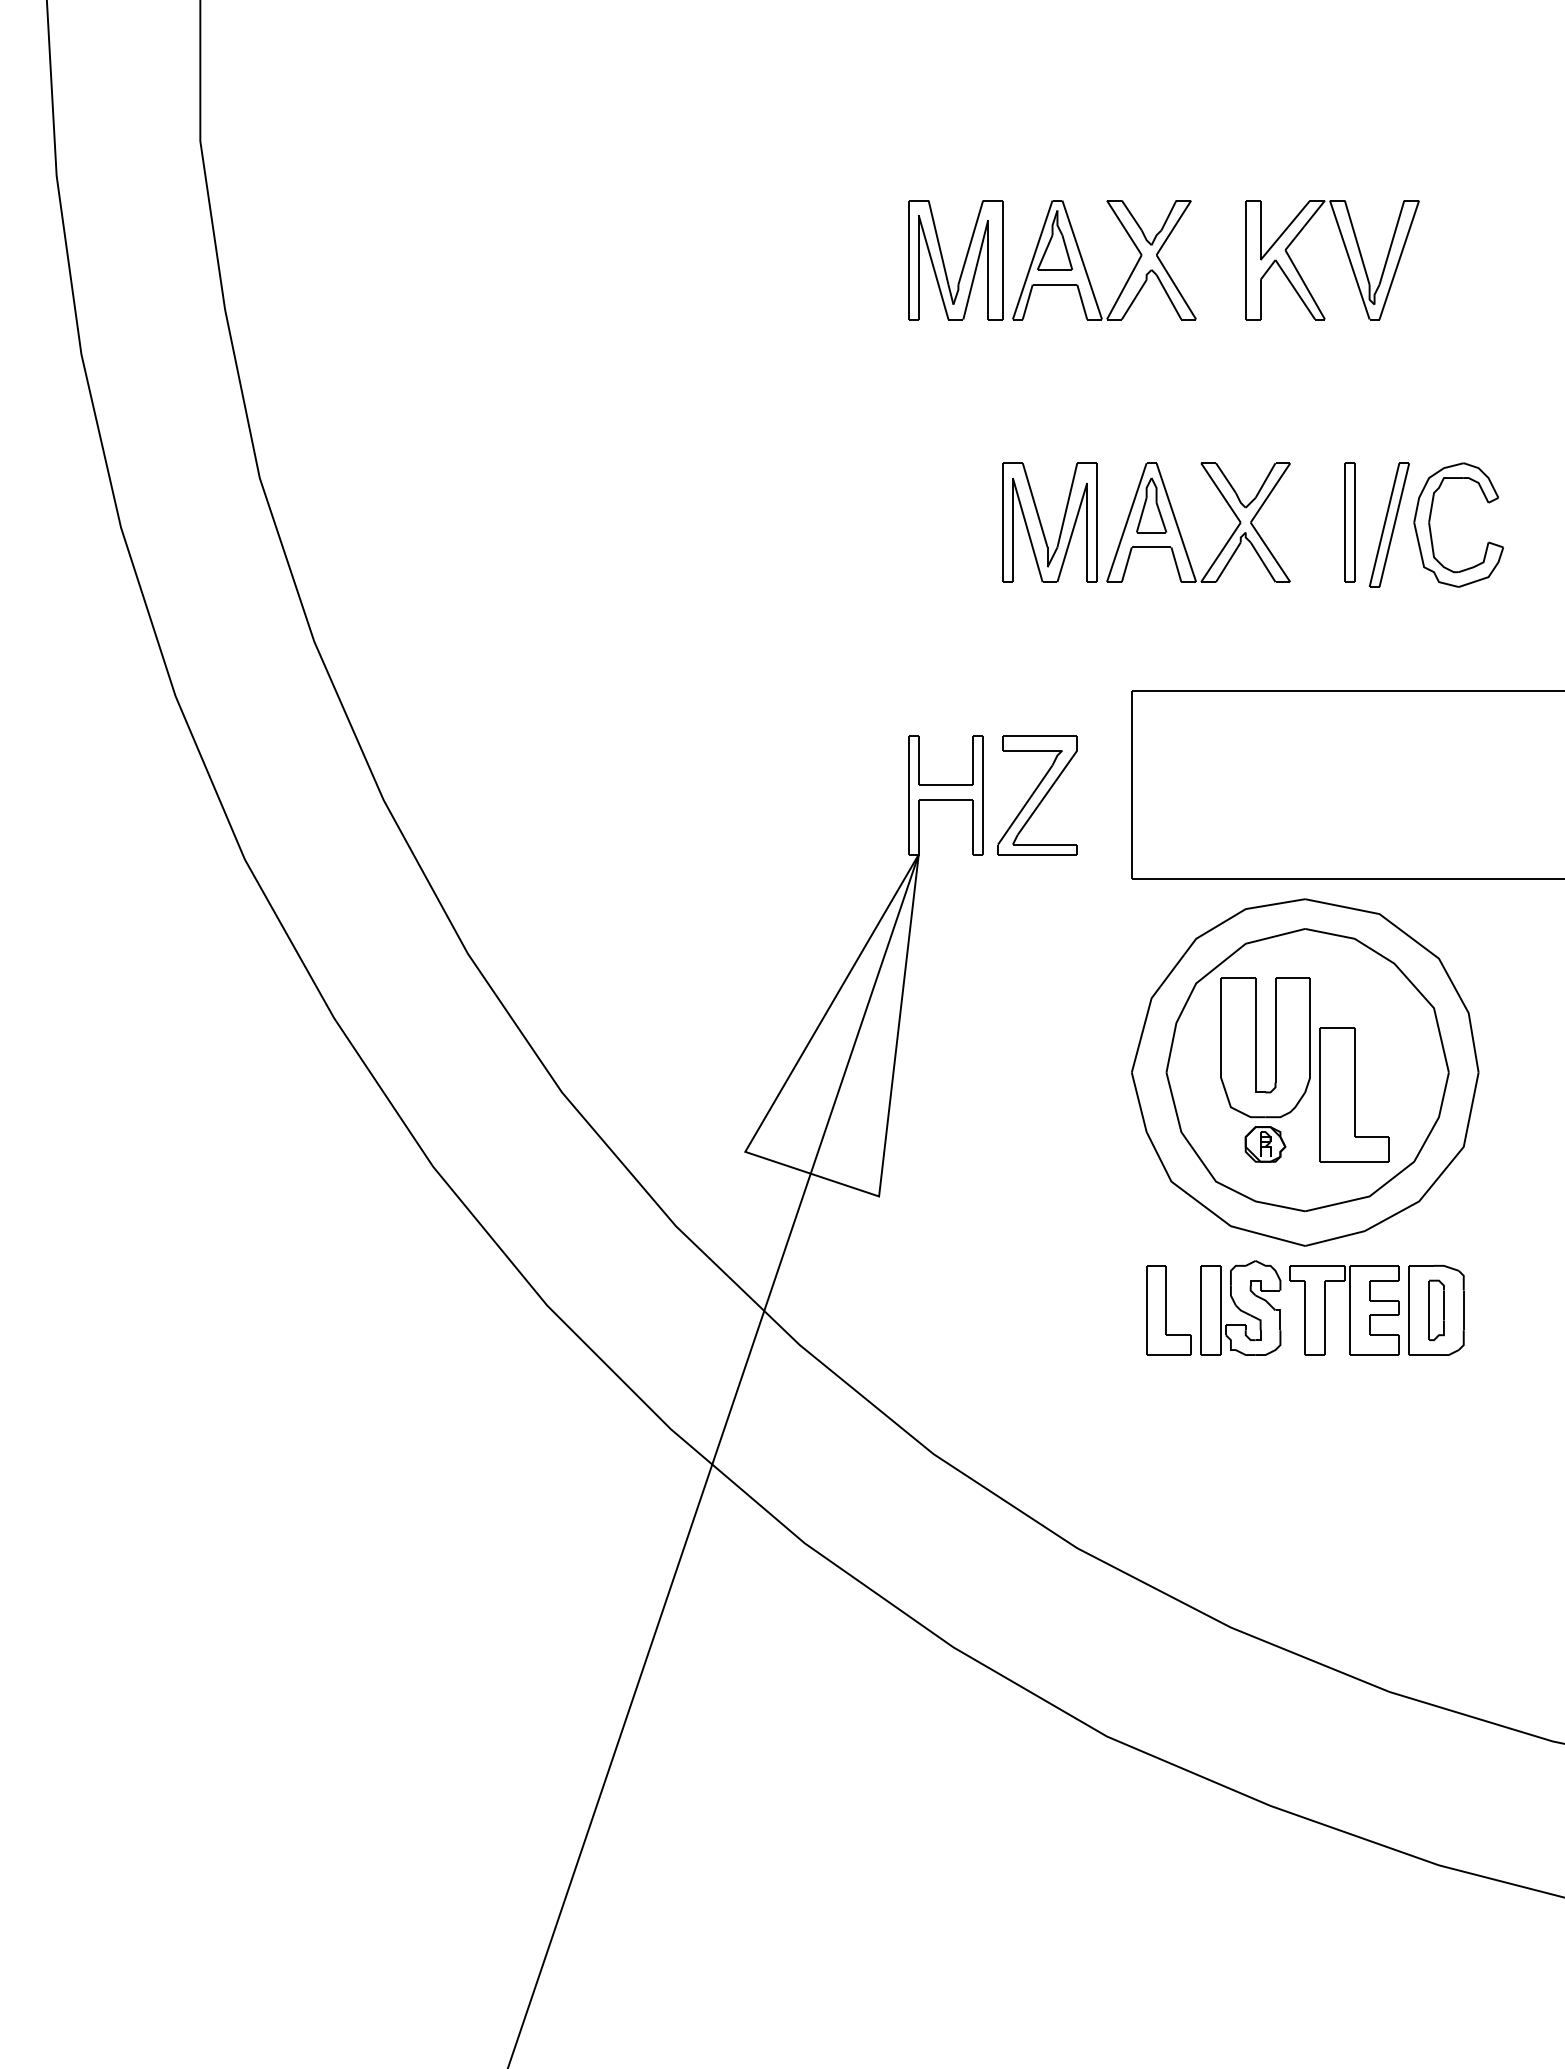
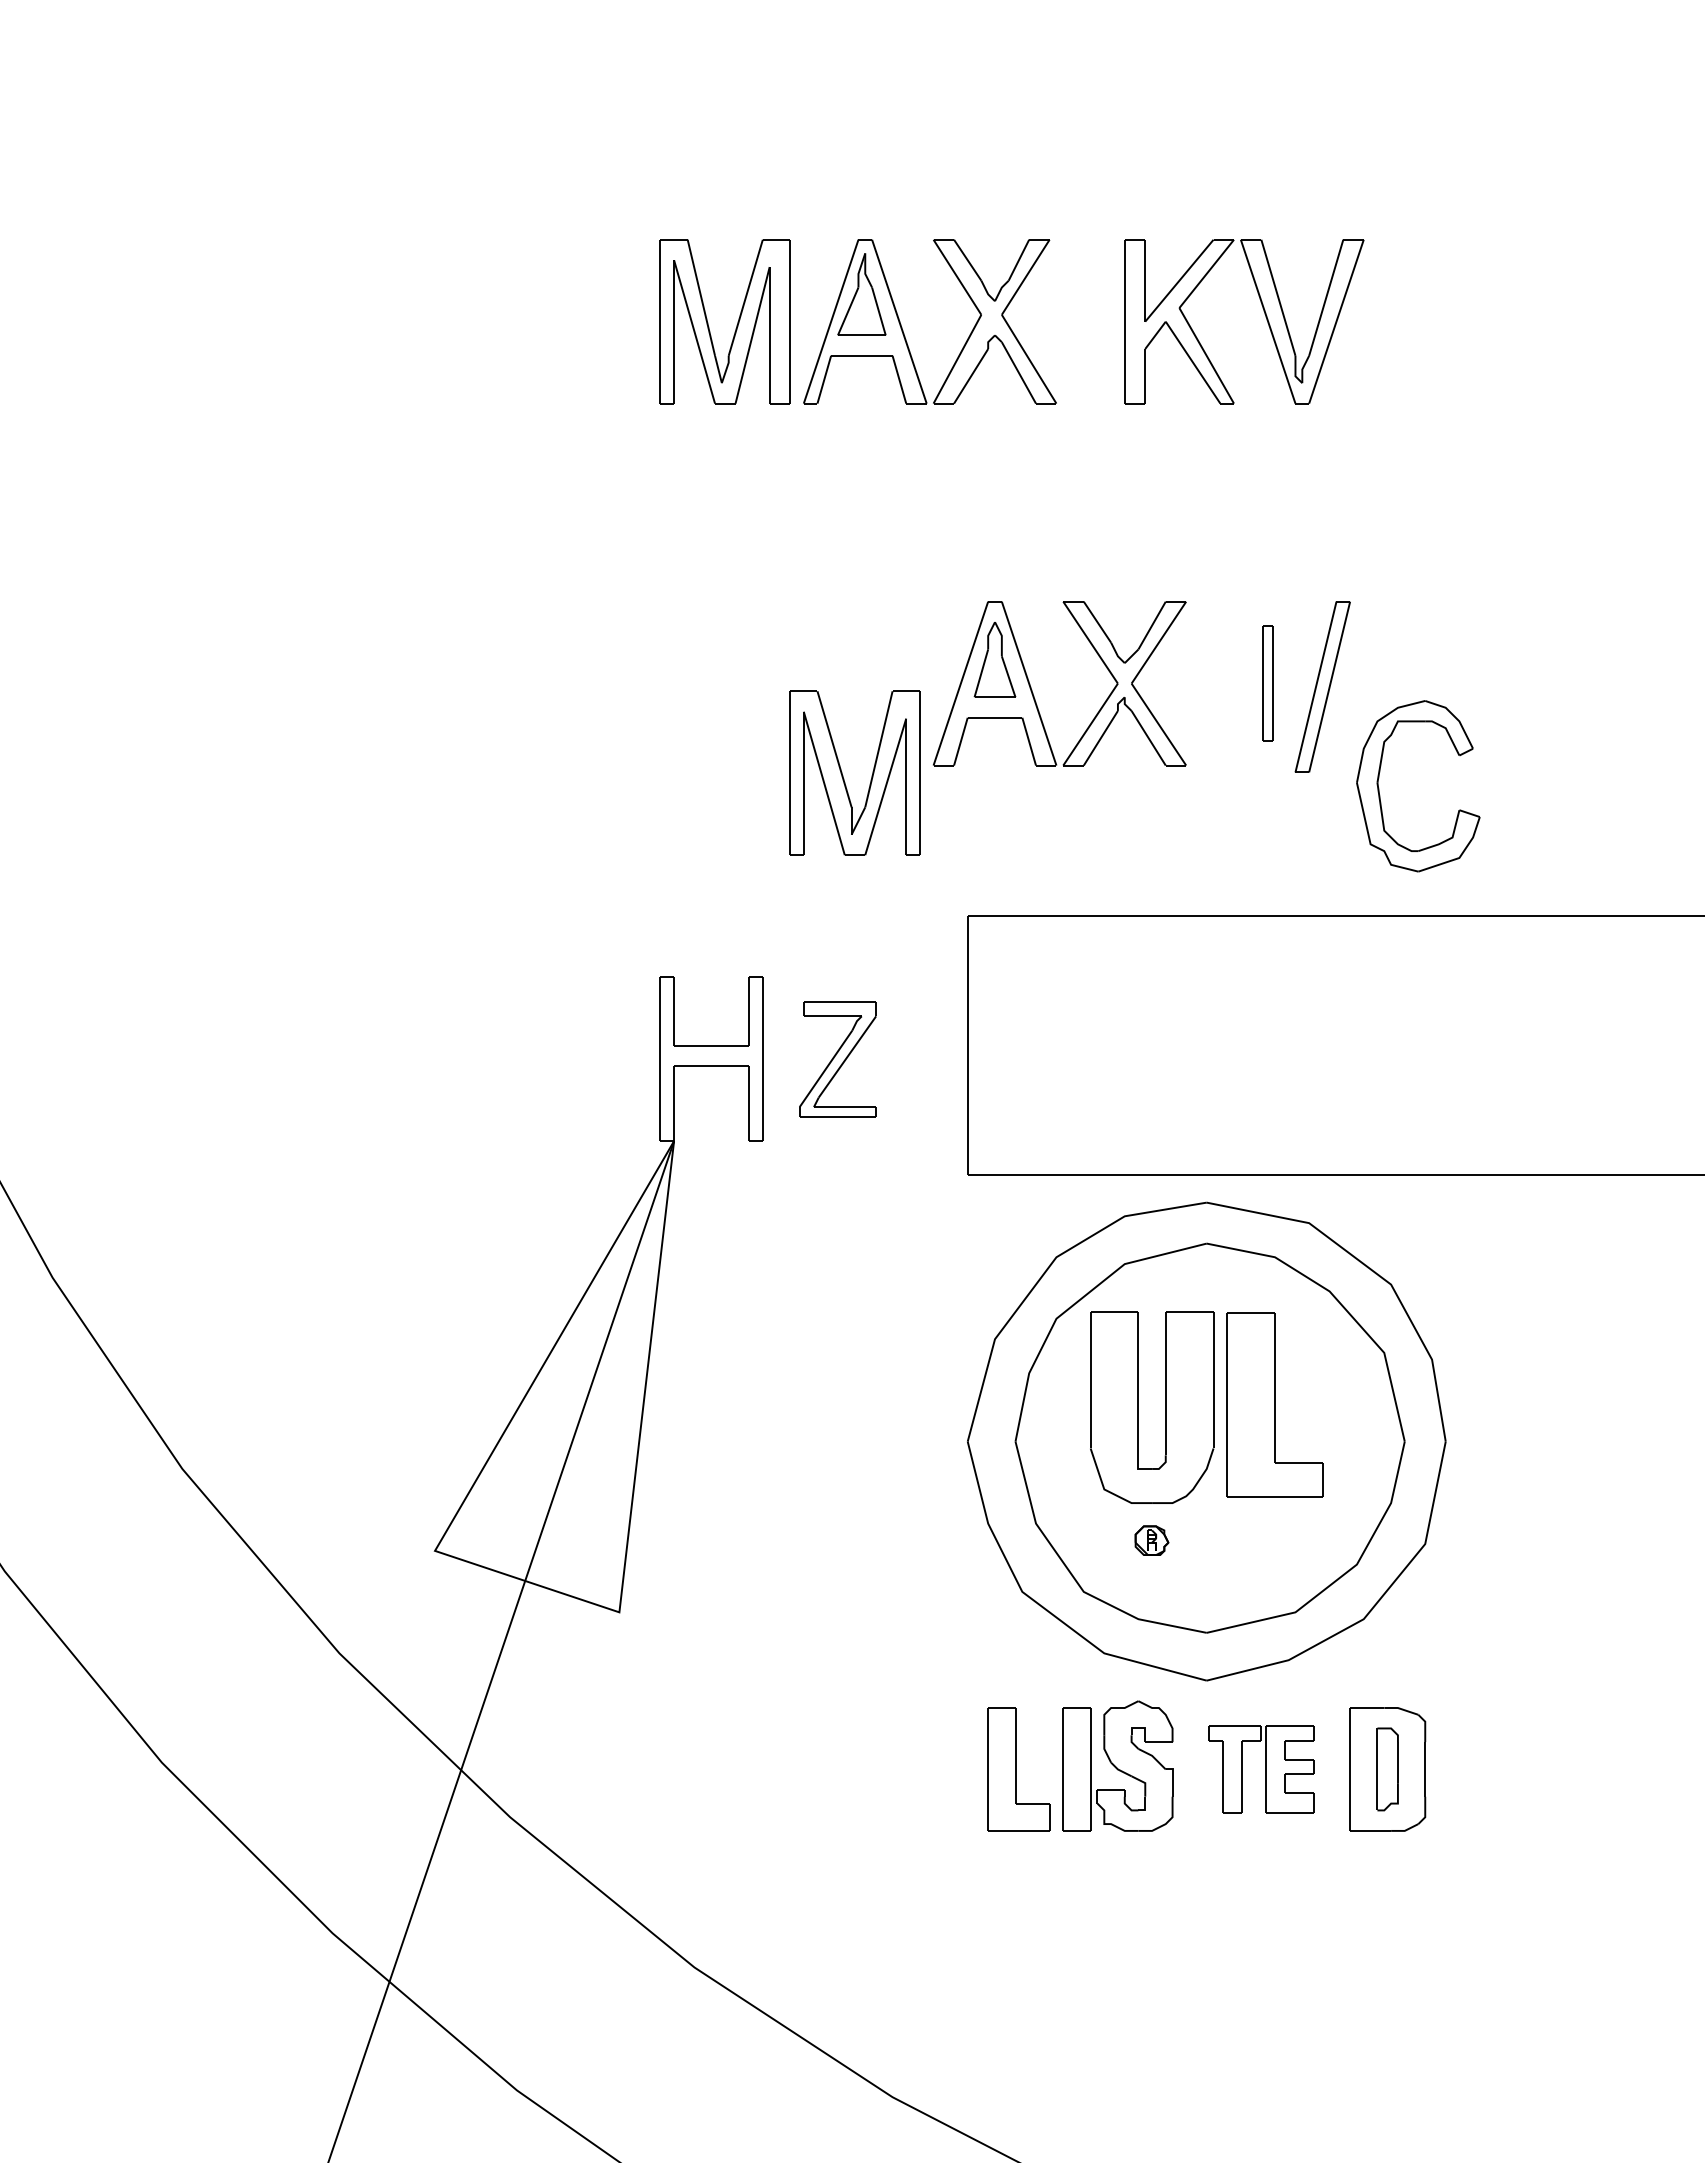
part: (1349, 522) -> (1267, 683), size x0.7
part: (1042, 525) -> (844, 777), moved
part: (1431, 530) -> (1380, 793), moved
part: (1037, 795) -> (837, 1059), size x0.7
part: (1354, 1094) -> (1274, 1404), moved
part: (1265, 1144) -> (1151, 1540), size x0.6
part: (1344, 1310) -> (1260, 1769), size x0.7

